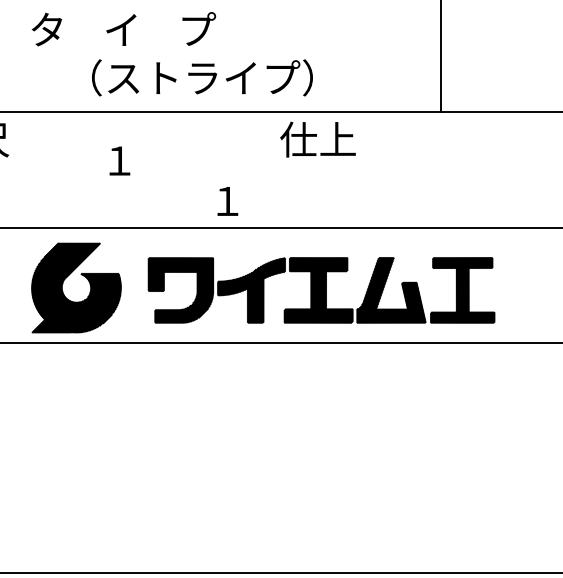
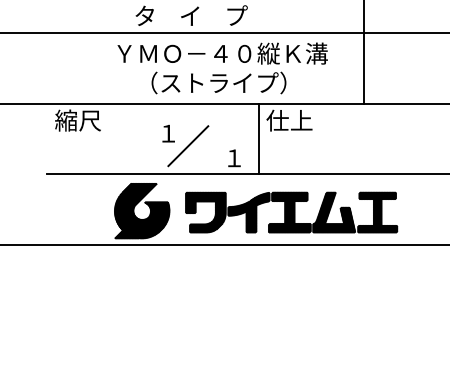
text: (206, 29) -> (221, 53), タ    イ    プ -> ＹＭＯ－４０縦Ｋ溝
line: (267, 168) -> (258, 138), added
line: (152, 182) -> (188, 146), added

